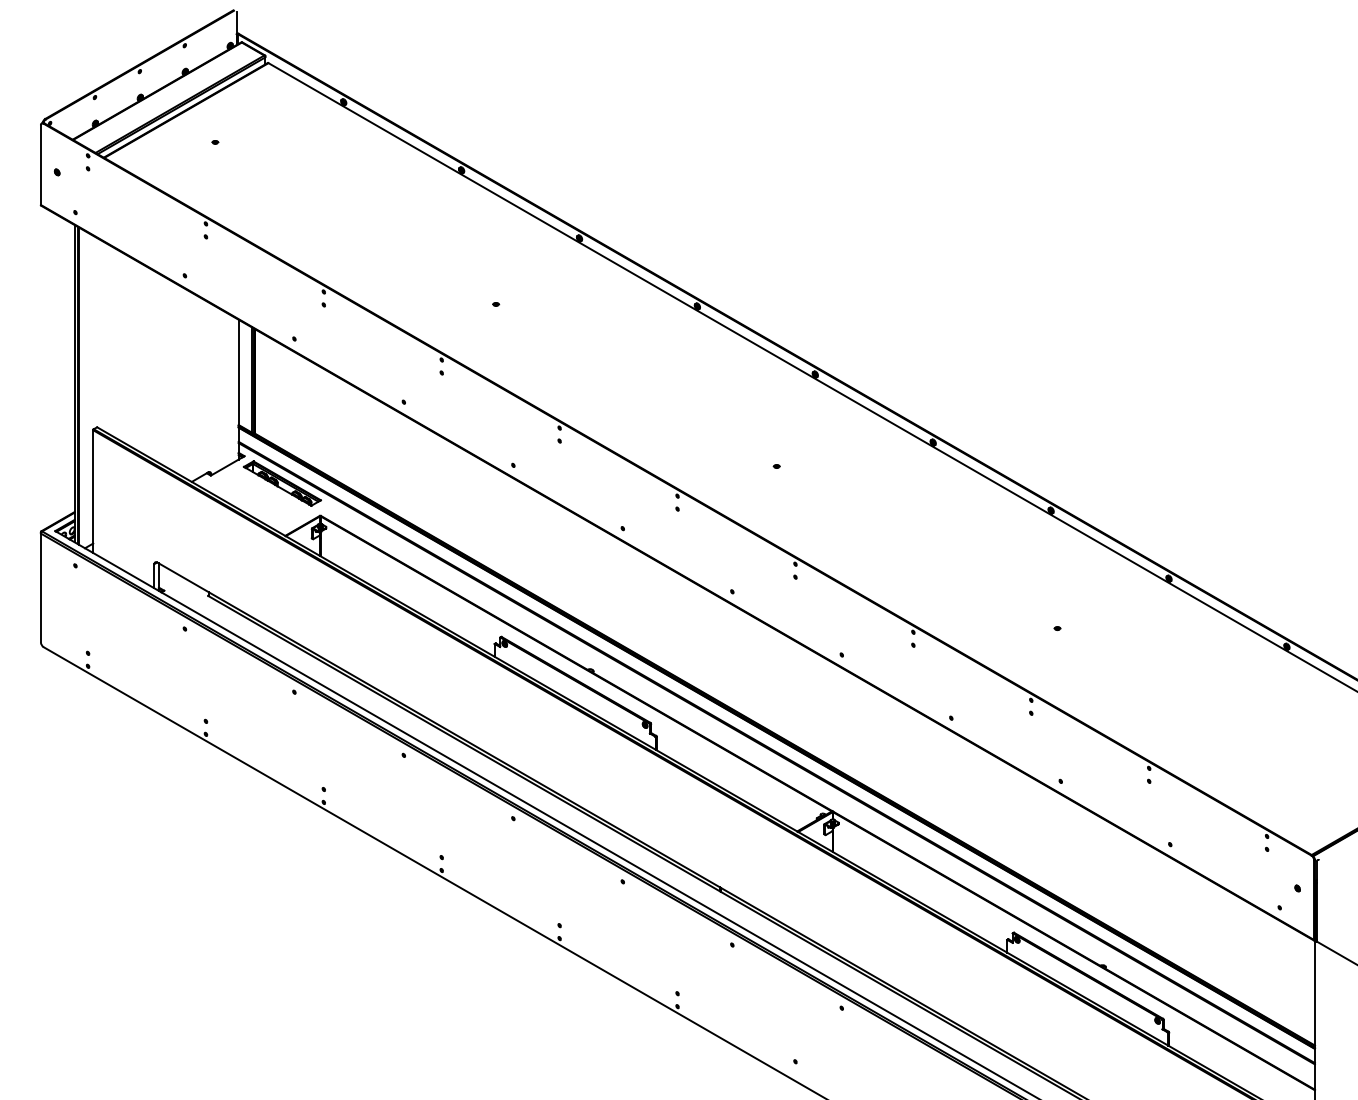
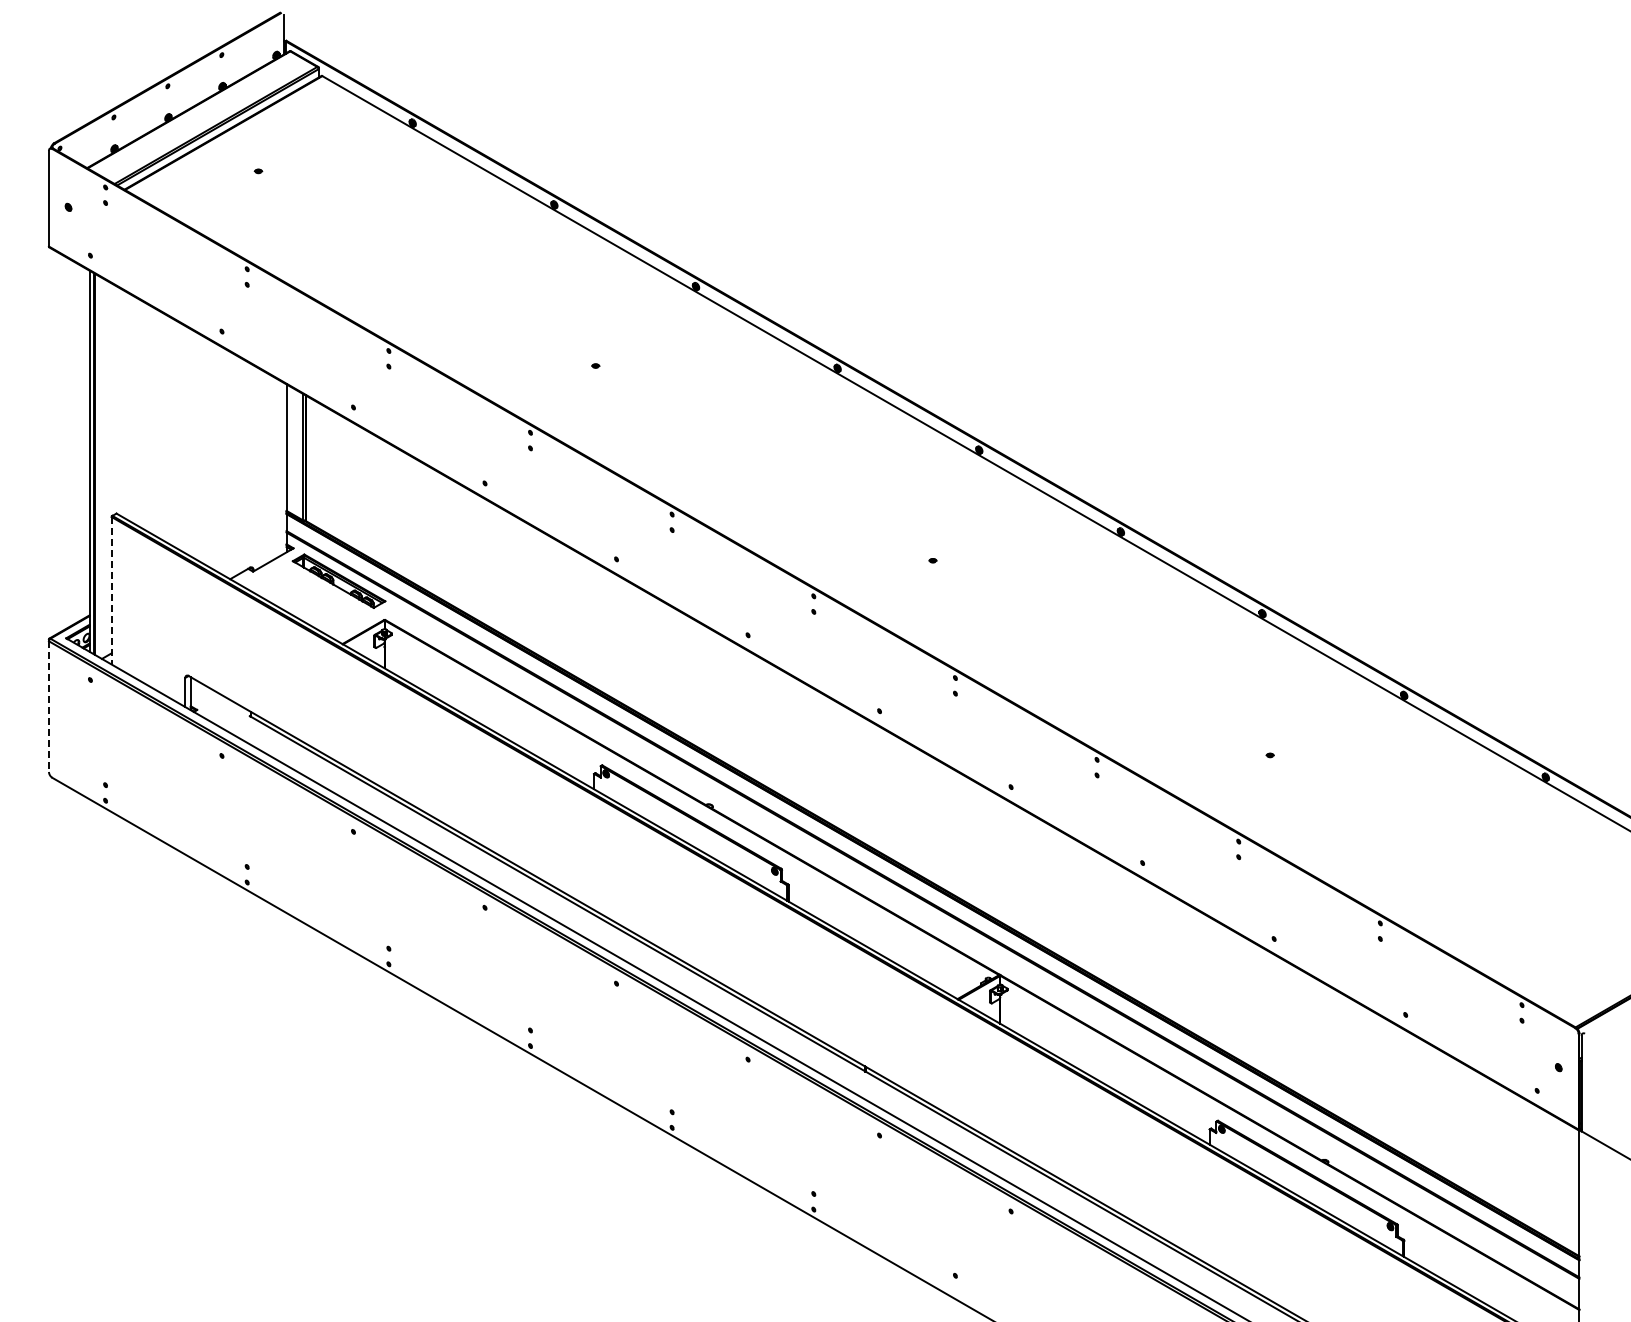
line: (92, 491) -> (111, 590), solid -> dashed
line: (40, 588) -> (48, 707), solid -> dashed

